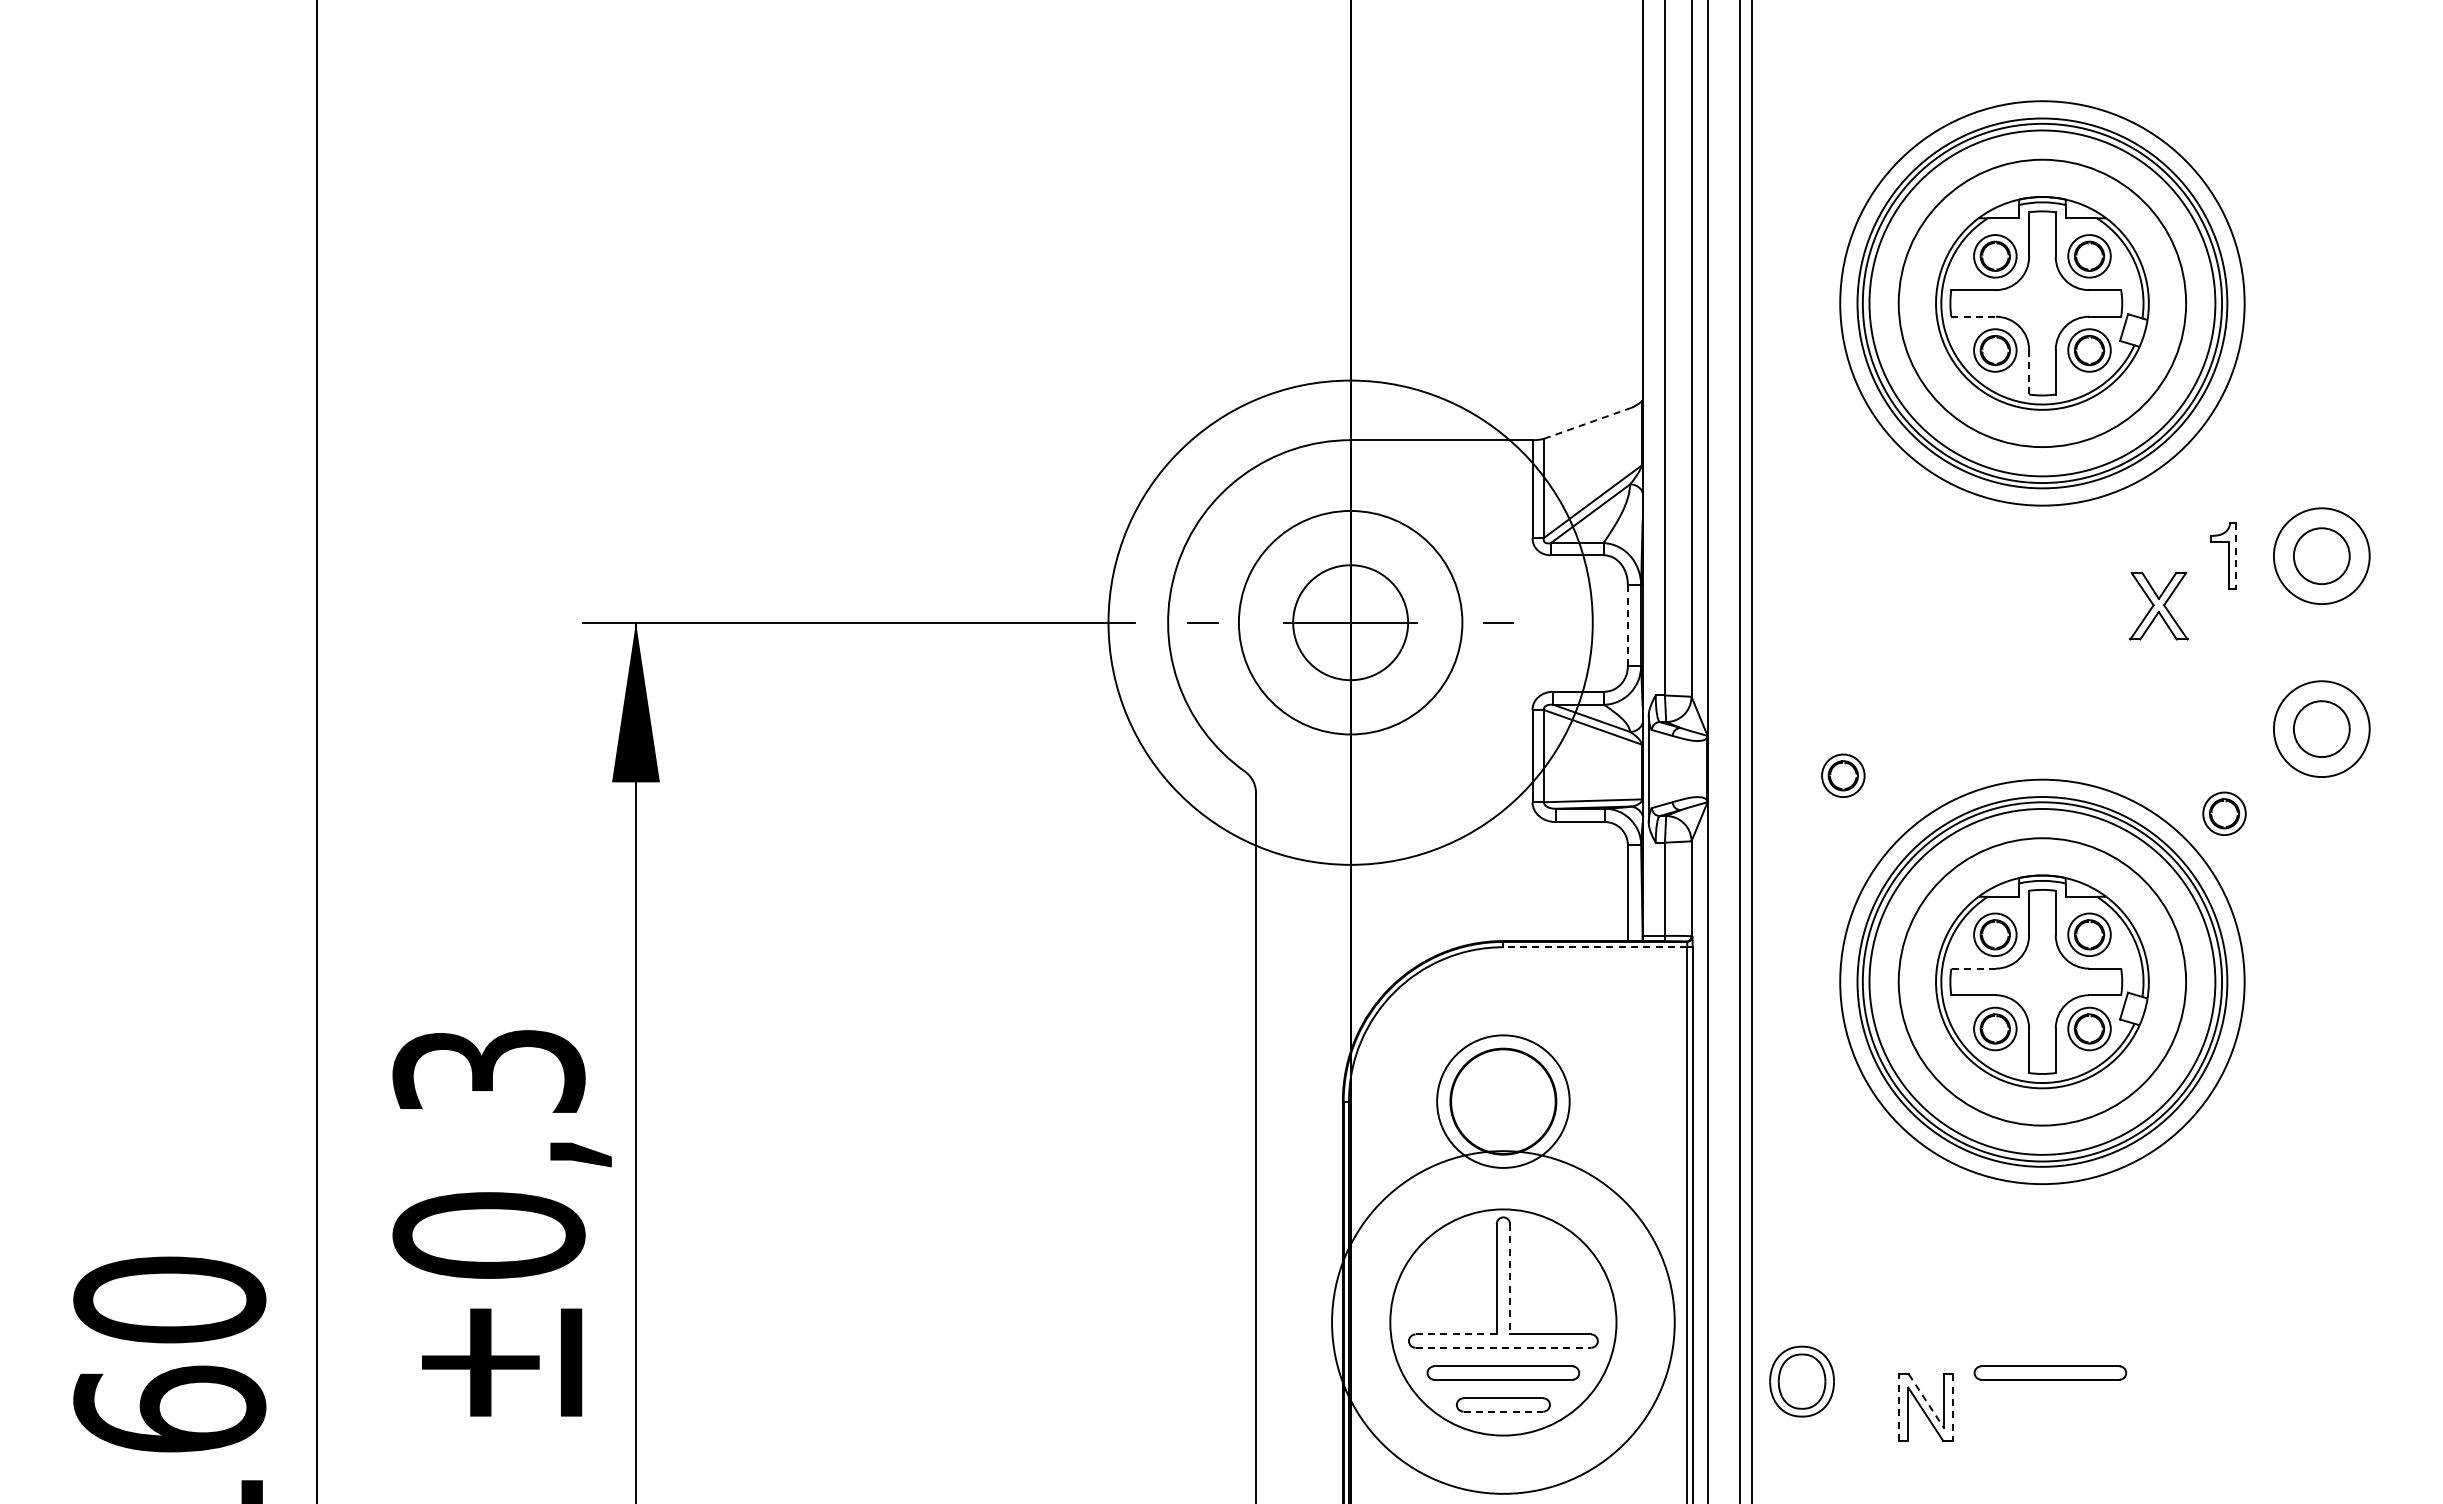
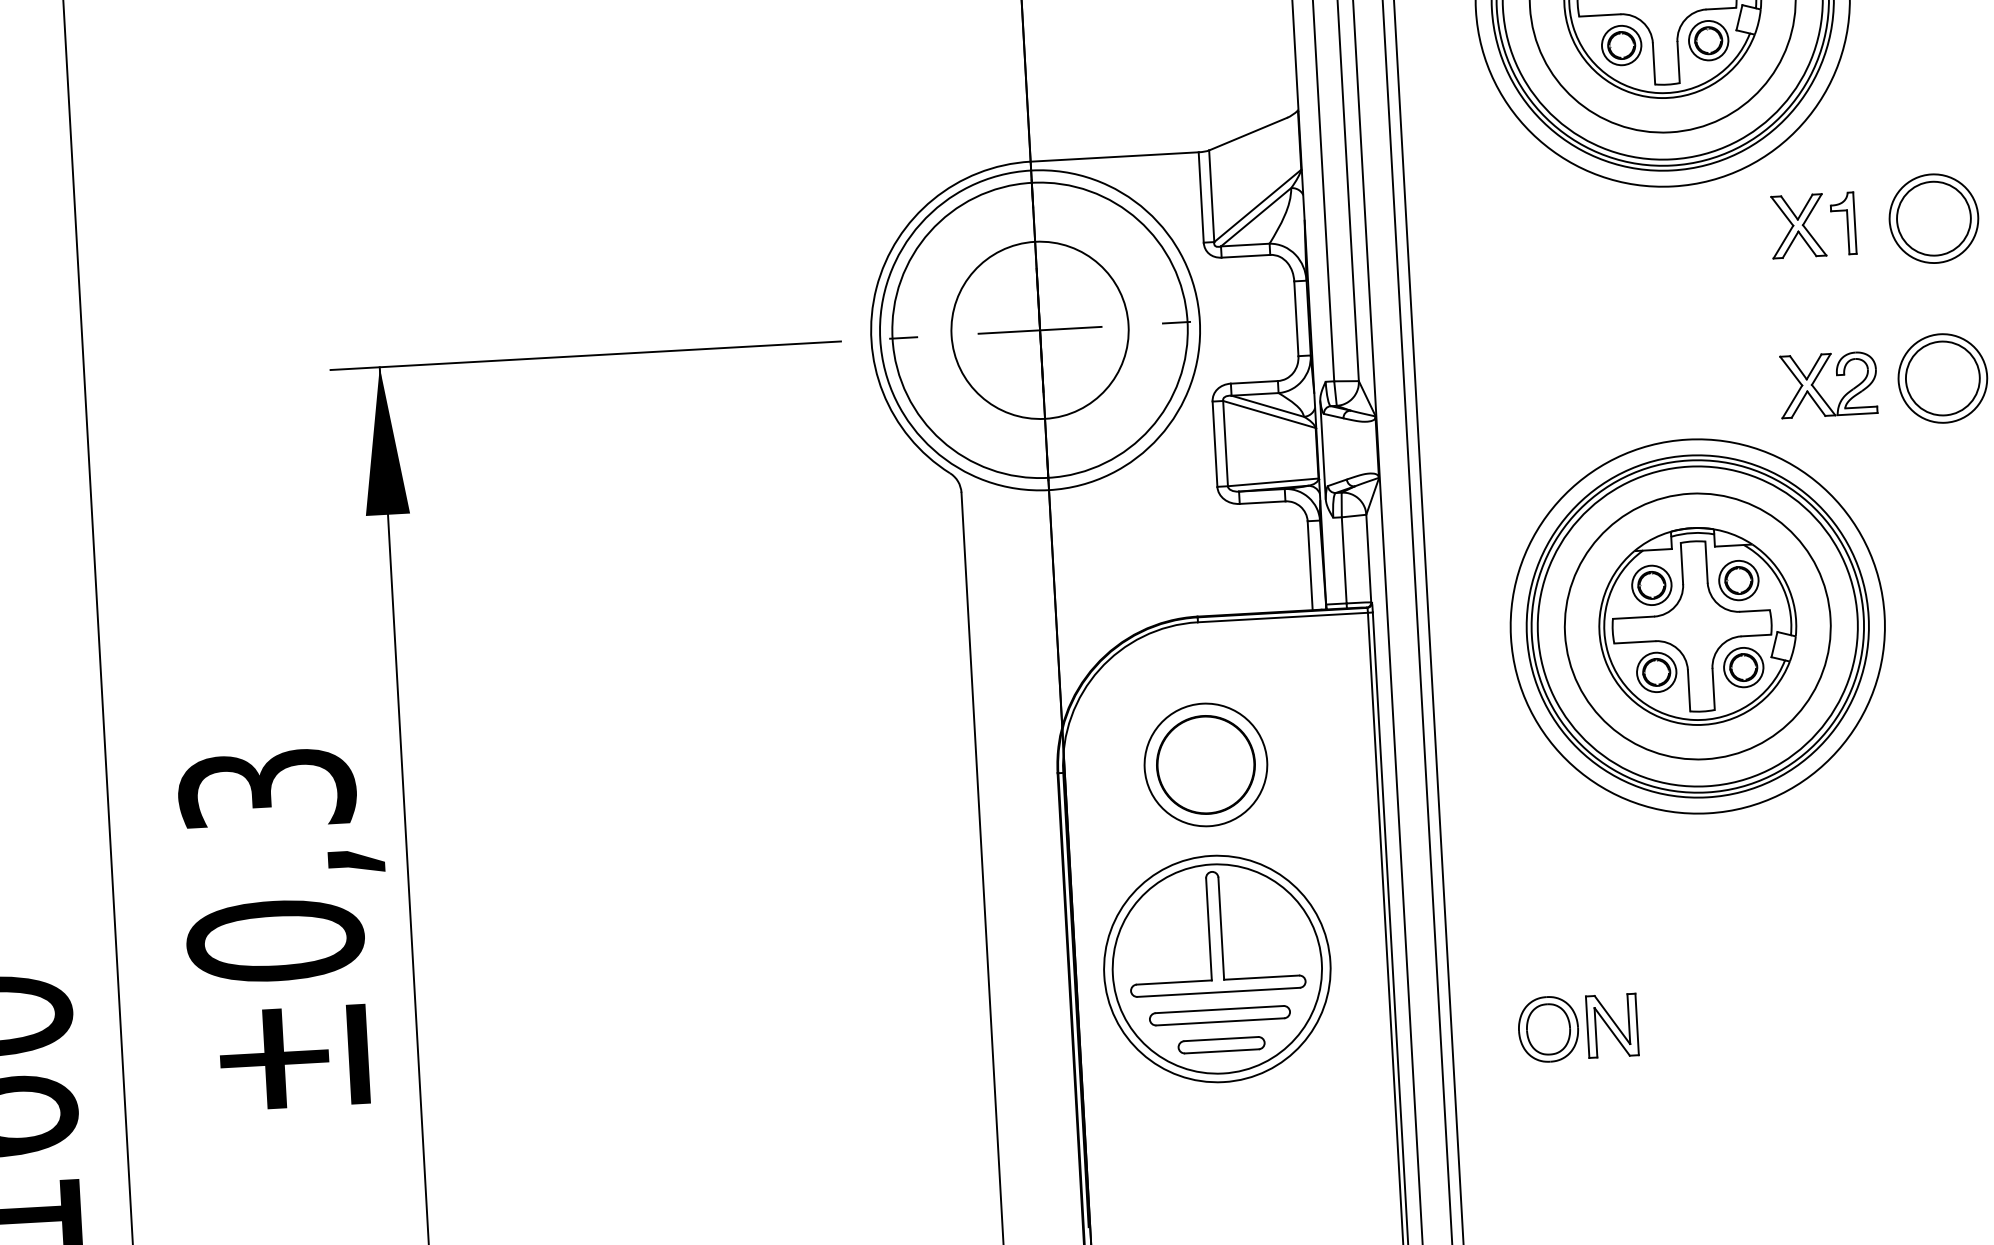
line: (1974, 316) -> (1600, 15), dashed -> solid
line: (2029, 372) -> (1654, 64), dashed -> solid
line: (1586, 423) -> (1247, 134), dashed -> solid
line: (2236, 556) -> (1855, 223), dashed -> solid
circle: (2321, 556) -> (1933, 219), size x1.43
part: (2158, 605) -> (1797, 225), moved
circle: (1350, 622) -> (1039, 330), size x0.71
circle: (1350, 622) -> (1039, 330), size x1.43
circle: (1350, 622) -> (1039, 330), size x1.67
line: (1627, 625) -> (1296, 318), dashed -> solid
circle: (2321, 729) -> (1942, 378), size x1.43
part: (2186, 735) -> (1818, 391), added
part: (1843, 775) -> (1503, 446), removed
part: (2224, 813) -> (1857, 461), removed
line: (1595, 947) -> (1283, 617), dashed -> solid
line: (1973, 968) -> (1633, 617), dashed -> solid
line: (1510, 1279) -> (1221, 928), dashed -> solid
circle: (1503, 1322) -> (1217, 969), size x0.71
line: (1456, 1334) -> (1174, 982), dashed -> solid
line: (1503, 1347) -> (1218, 992), dashed -> solid
part: (2050, 1372) -> (1725, 986), removed
part: (1801, 1381) -> (1547, 1029), moved
line: (1926, 1401) -> (1612, 1020), dashed -> solid
line: (1899, 1407) -> (1587, 1027), dashed -> solid
line: (1952, 1408) -> (1636, 1025), dashed -> solid
line: (1503, 1411) -> (1222, 1051), dashed -> solid

